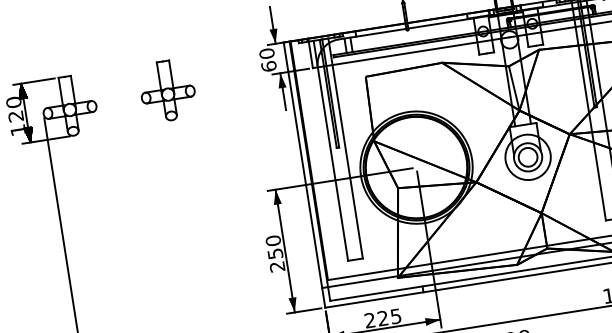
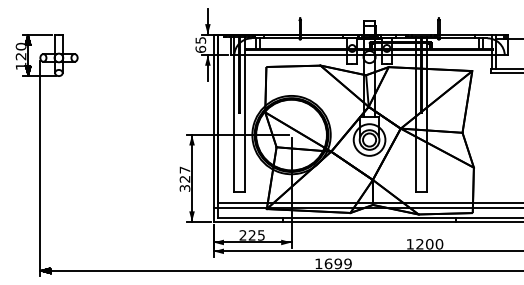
text: (266, 52) -> (200, 39), 60 -> 65
part: (166, 91) -> (127, 55), removed
text: (274, 252) -> (184, 178), 250 -> 327

